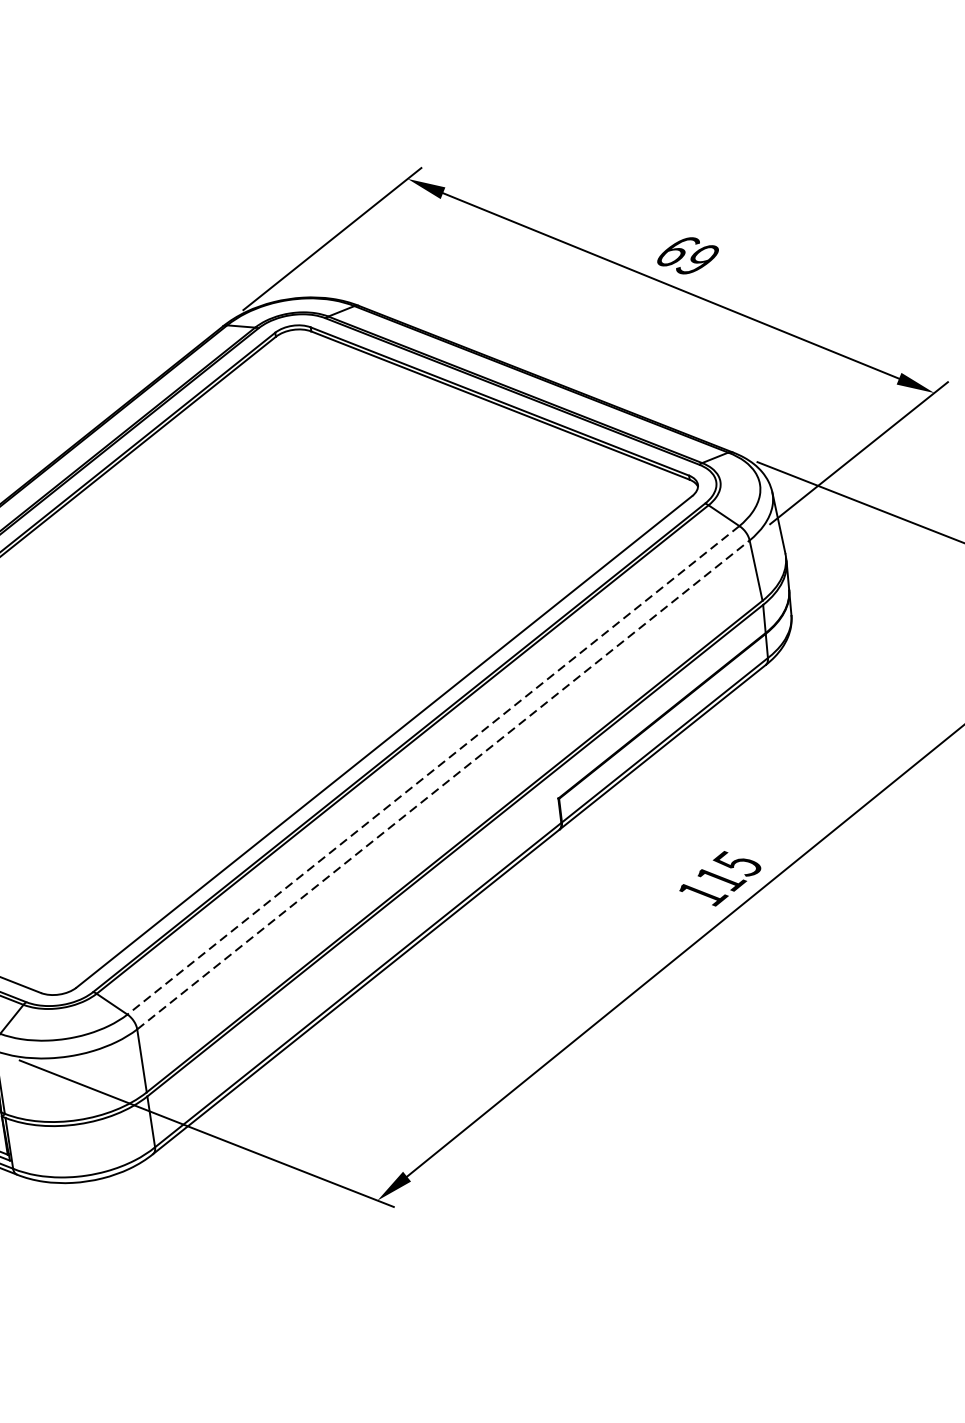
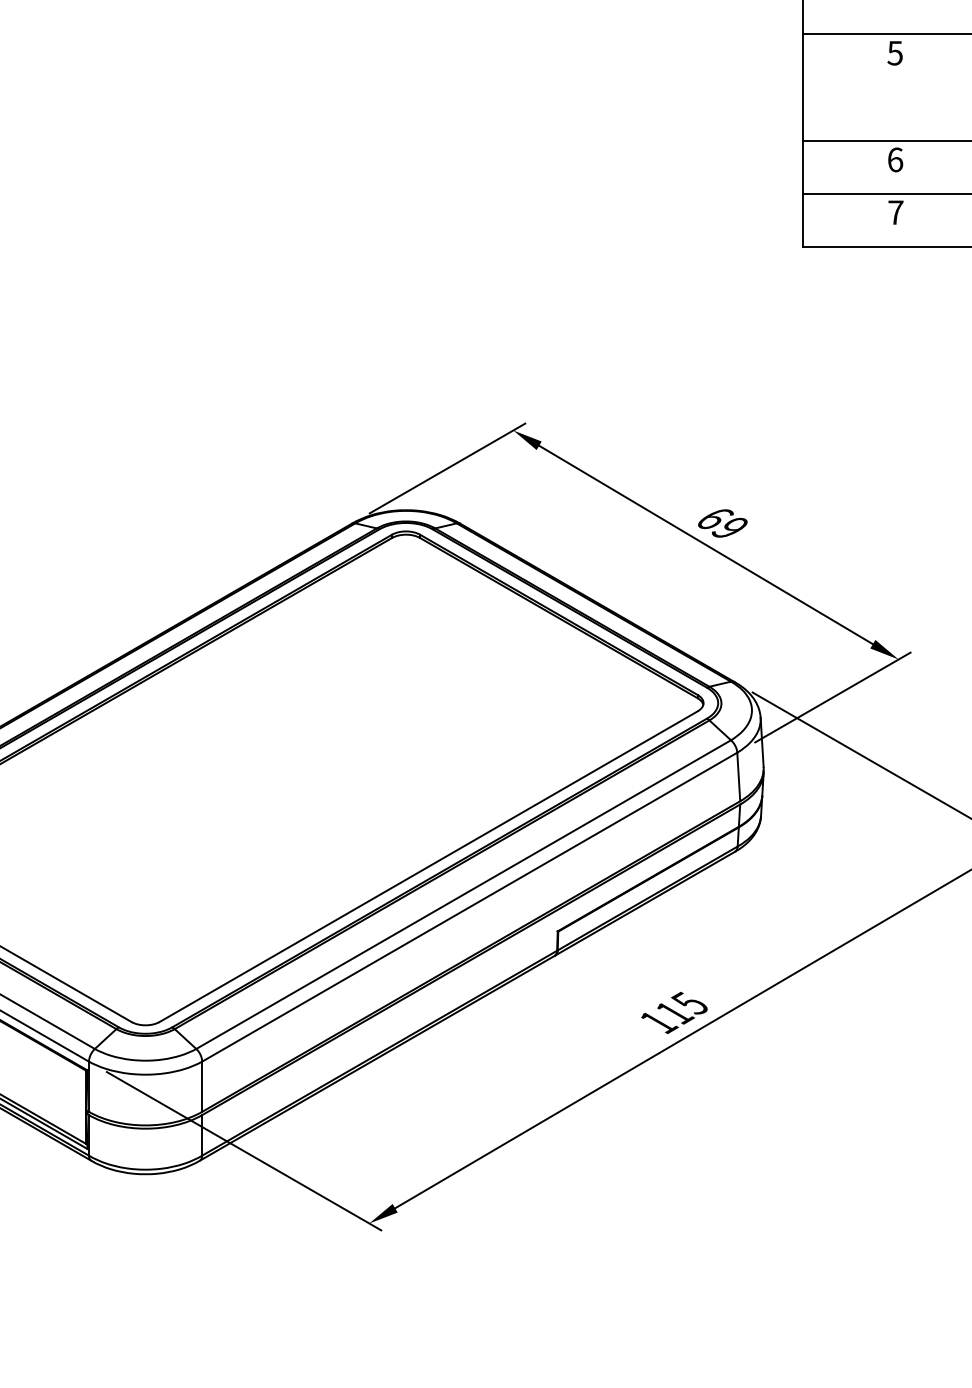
line: (433, 770) -> (463, 894), dashed -> solid
line: (443, 785) -> (469, 907), dashed -> solid

